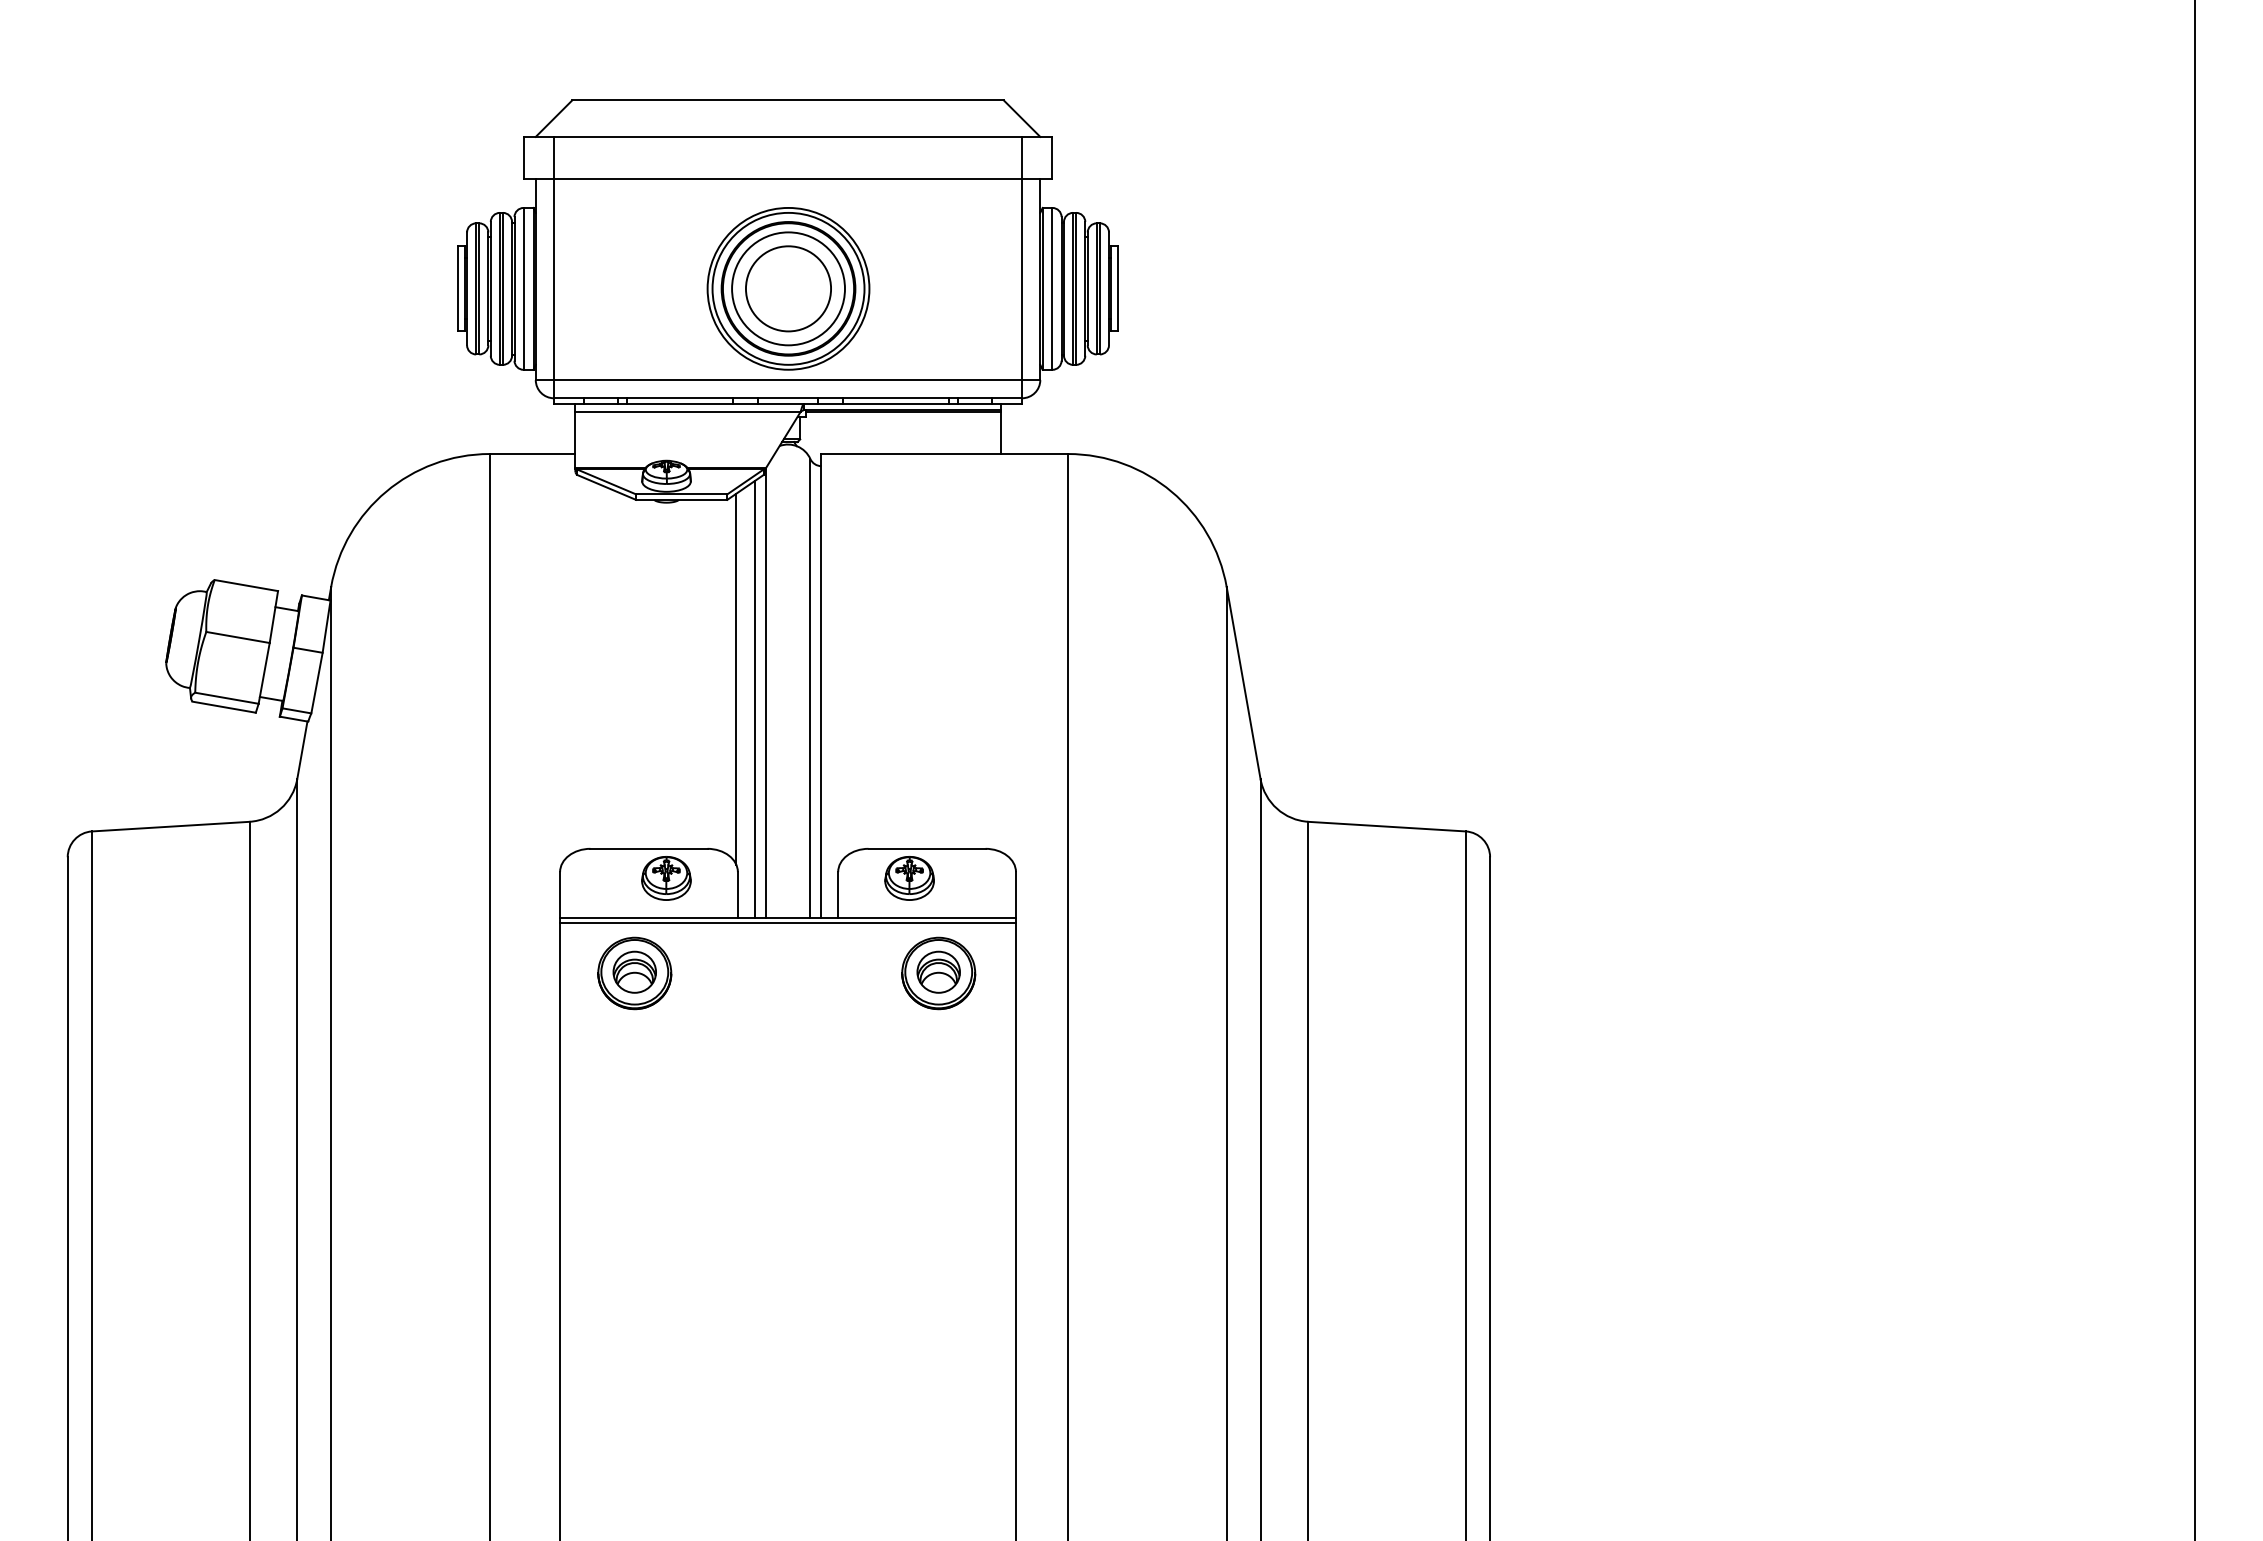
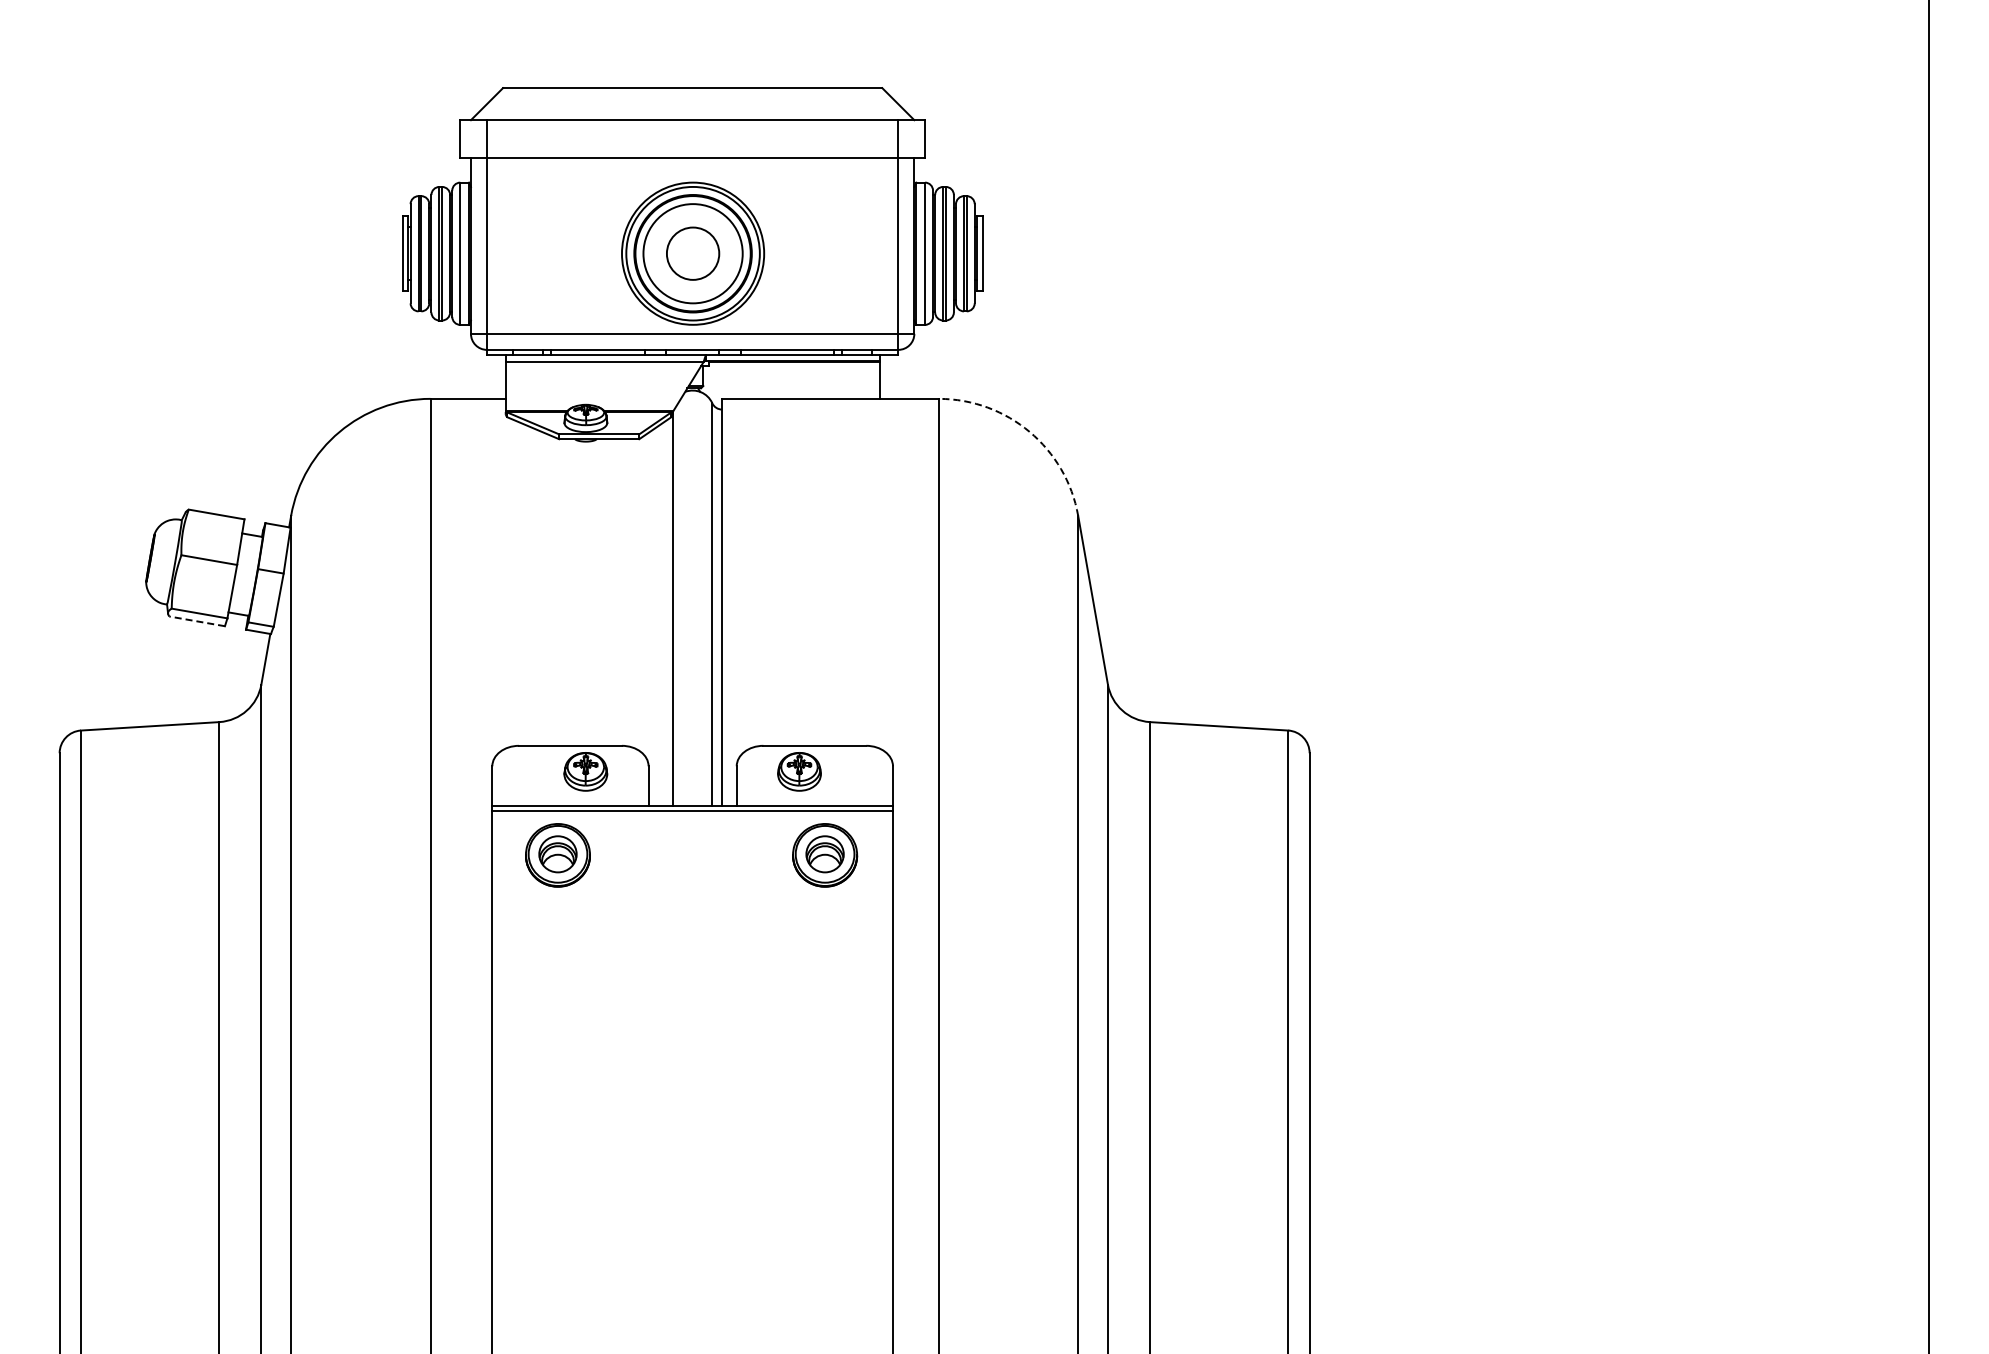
circle: (787, 288) -> (692, 253), size x0.7
arc: (1171, 492) -> (1029, 432), solid -> dashed
line: (736, 678) -> (647, 596), removed
line: (754, 699) -> (663, 614), removed
line: (223, 707) -> (196, 621), solid -> dashed

